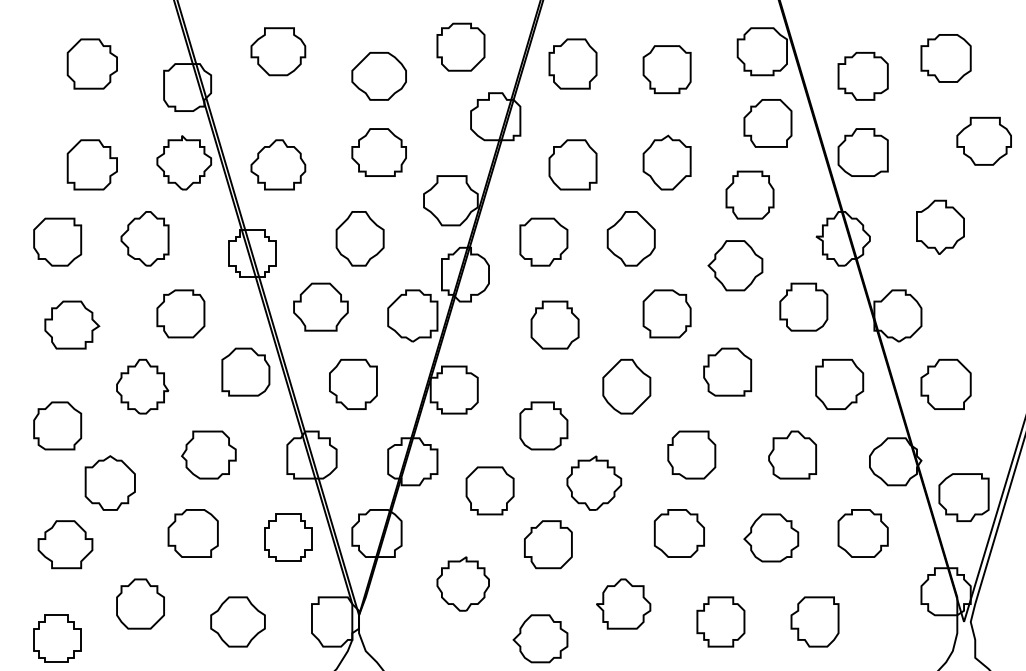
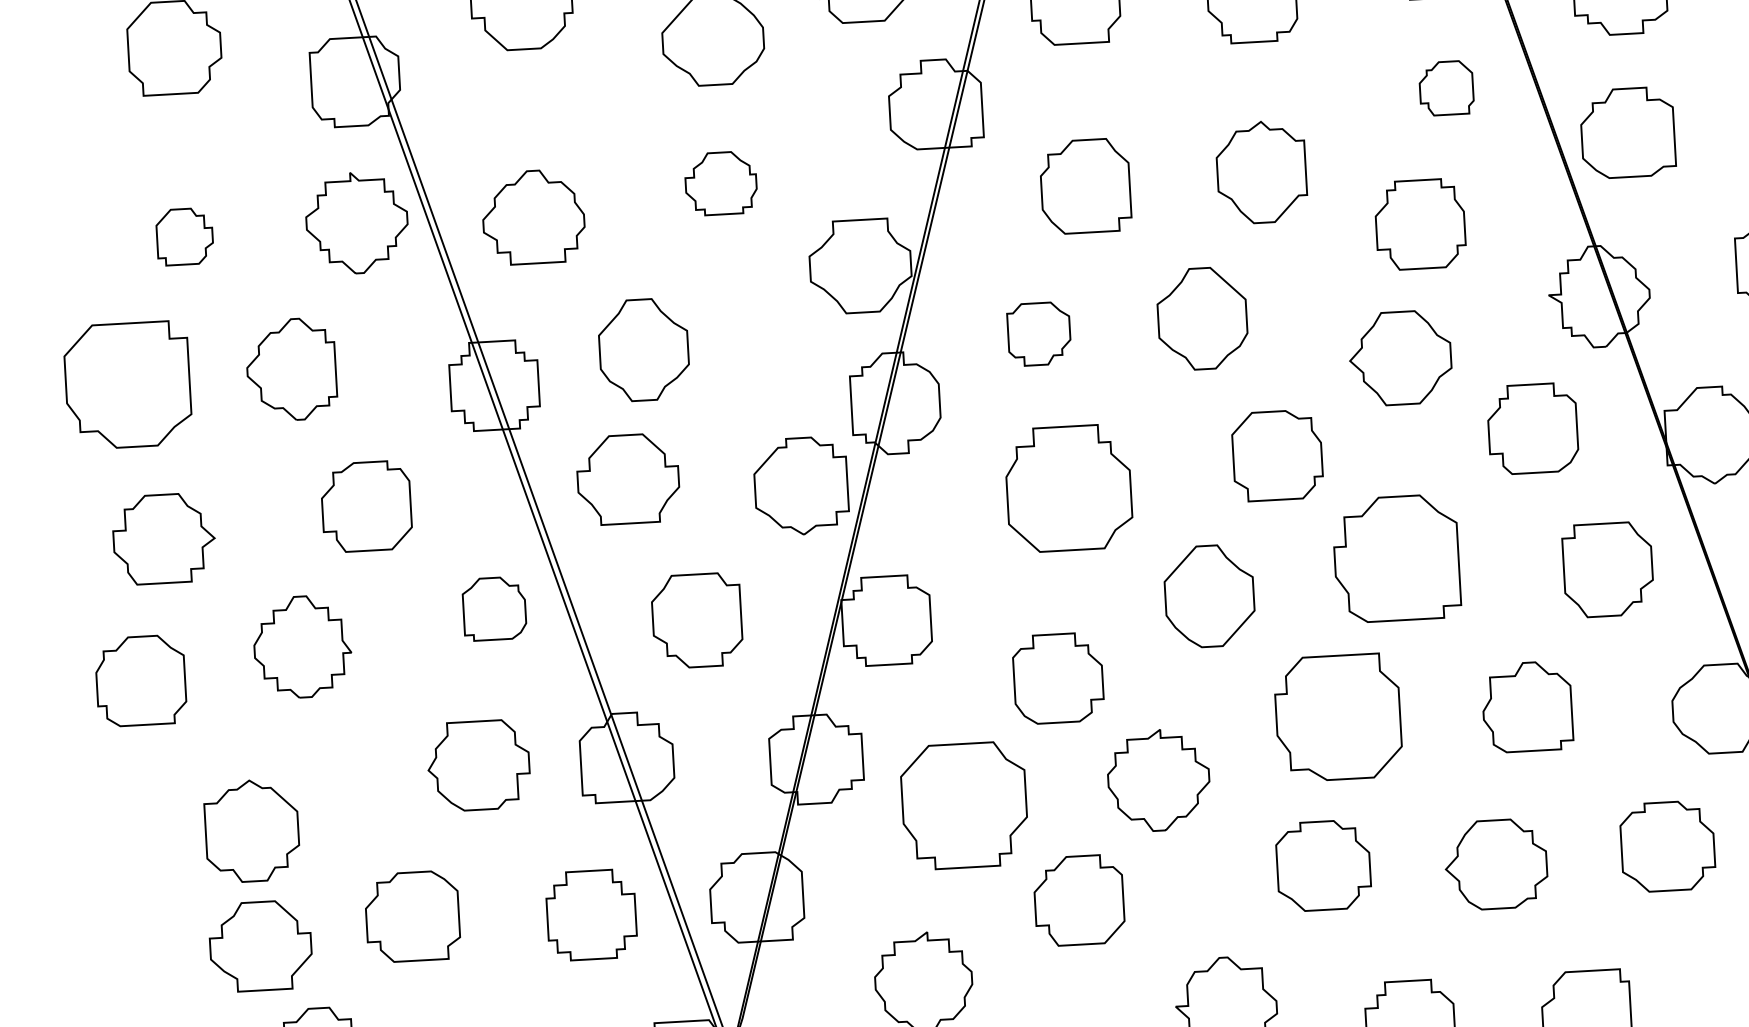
part: (767, 123) -> (1445, 88), size x0.6
part: (378, 152) -> (719, 183), size x0.7
part: (91, 164) -> (183, 236), size x0.6
part: (359, 238) -> (642, 349), moved
part: (57, 241) -> (127, 383), size x1.4
part: (543, 241) -> (1038, 332), size x0.7
part: (554, 324) -> (1067, 487), size x1.4
part: (245, 371) -> (493, 607), size x0.7
part: (727, 371) -> (1396, 557), size x1.4
part: (57, 425) -> (140, 680), moved
part: (208, 454) -> (477, 764), moved
part: (691, 454) -> (1337, 716), size x1.4
part: (489, 490) -> (963, 805), size x1.4
part: (65, 544) -> (260, 945), moved

